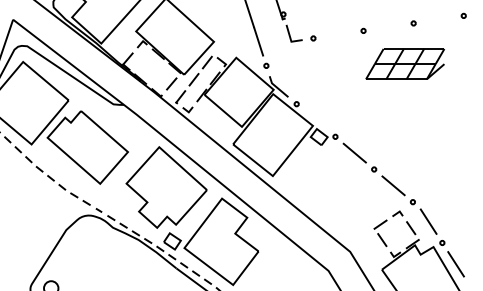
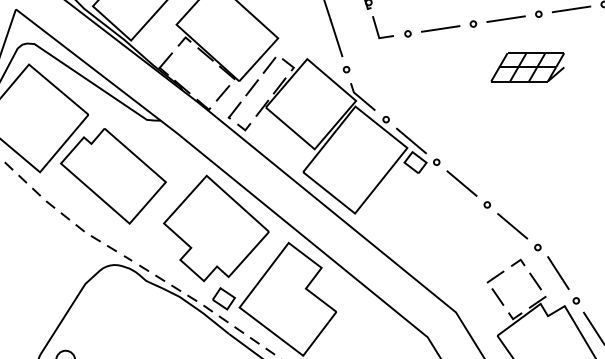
line: (438, 19) -> (571, 9), added
line: (388, 27) -> (505, 19), added
line: (338, 34) -> (440, 28), added
part: (404, 63) -> (526, 66), size x0.71
line: (316, 120) -> (411, 140), added

